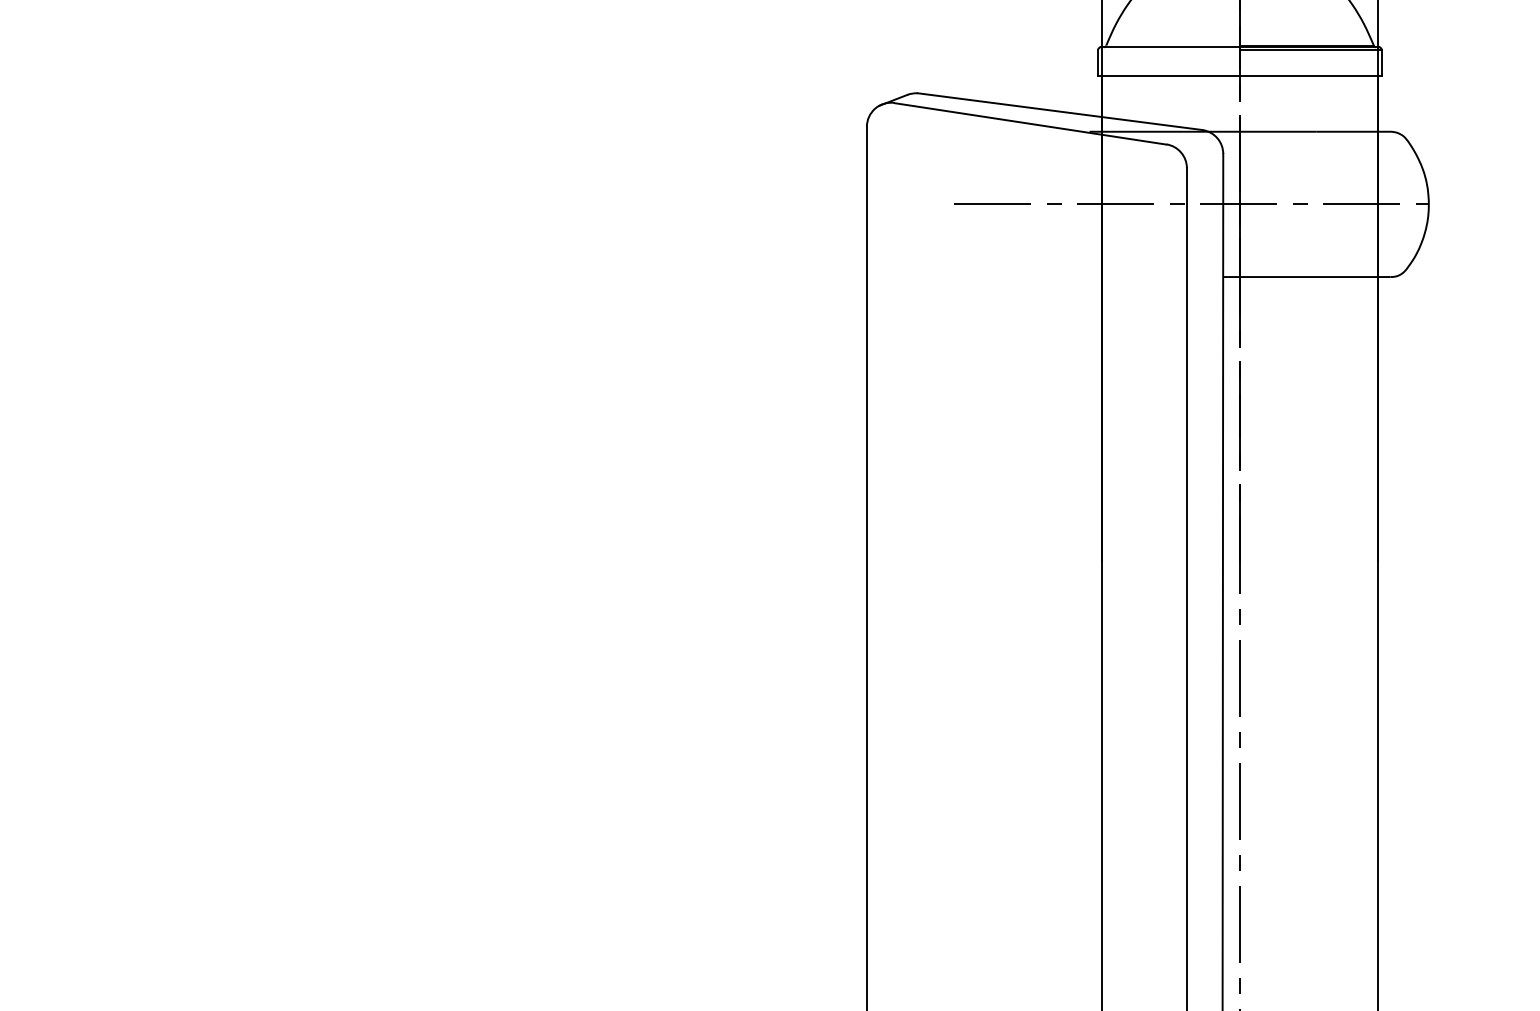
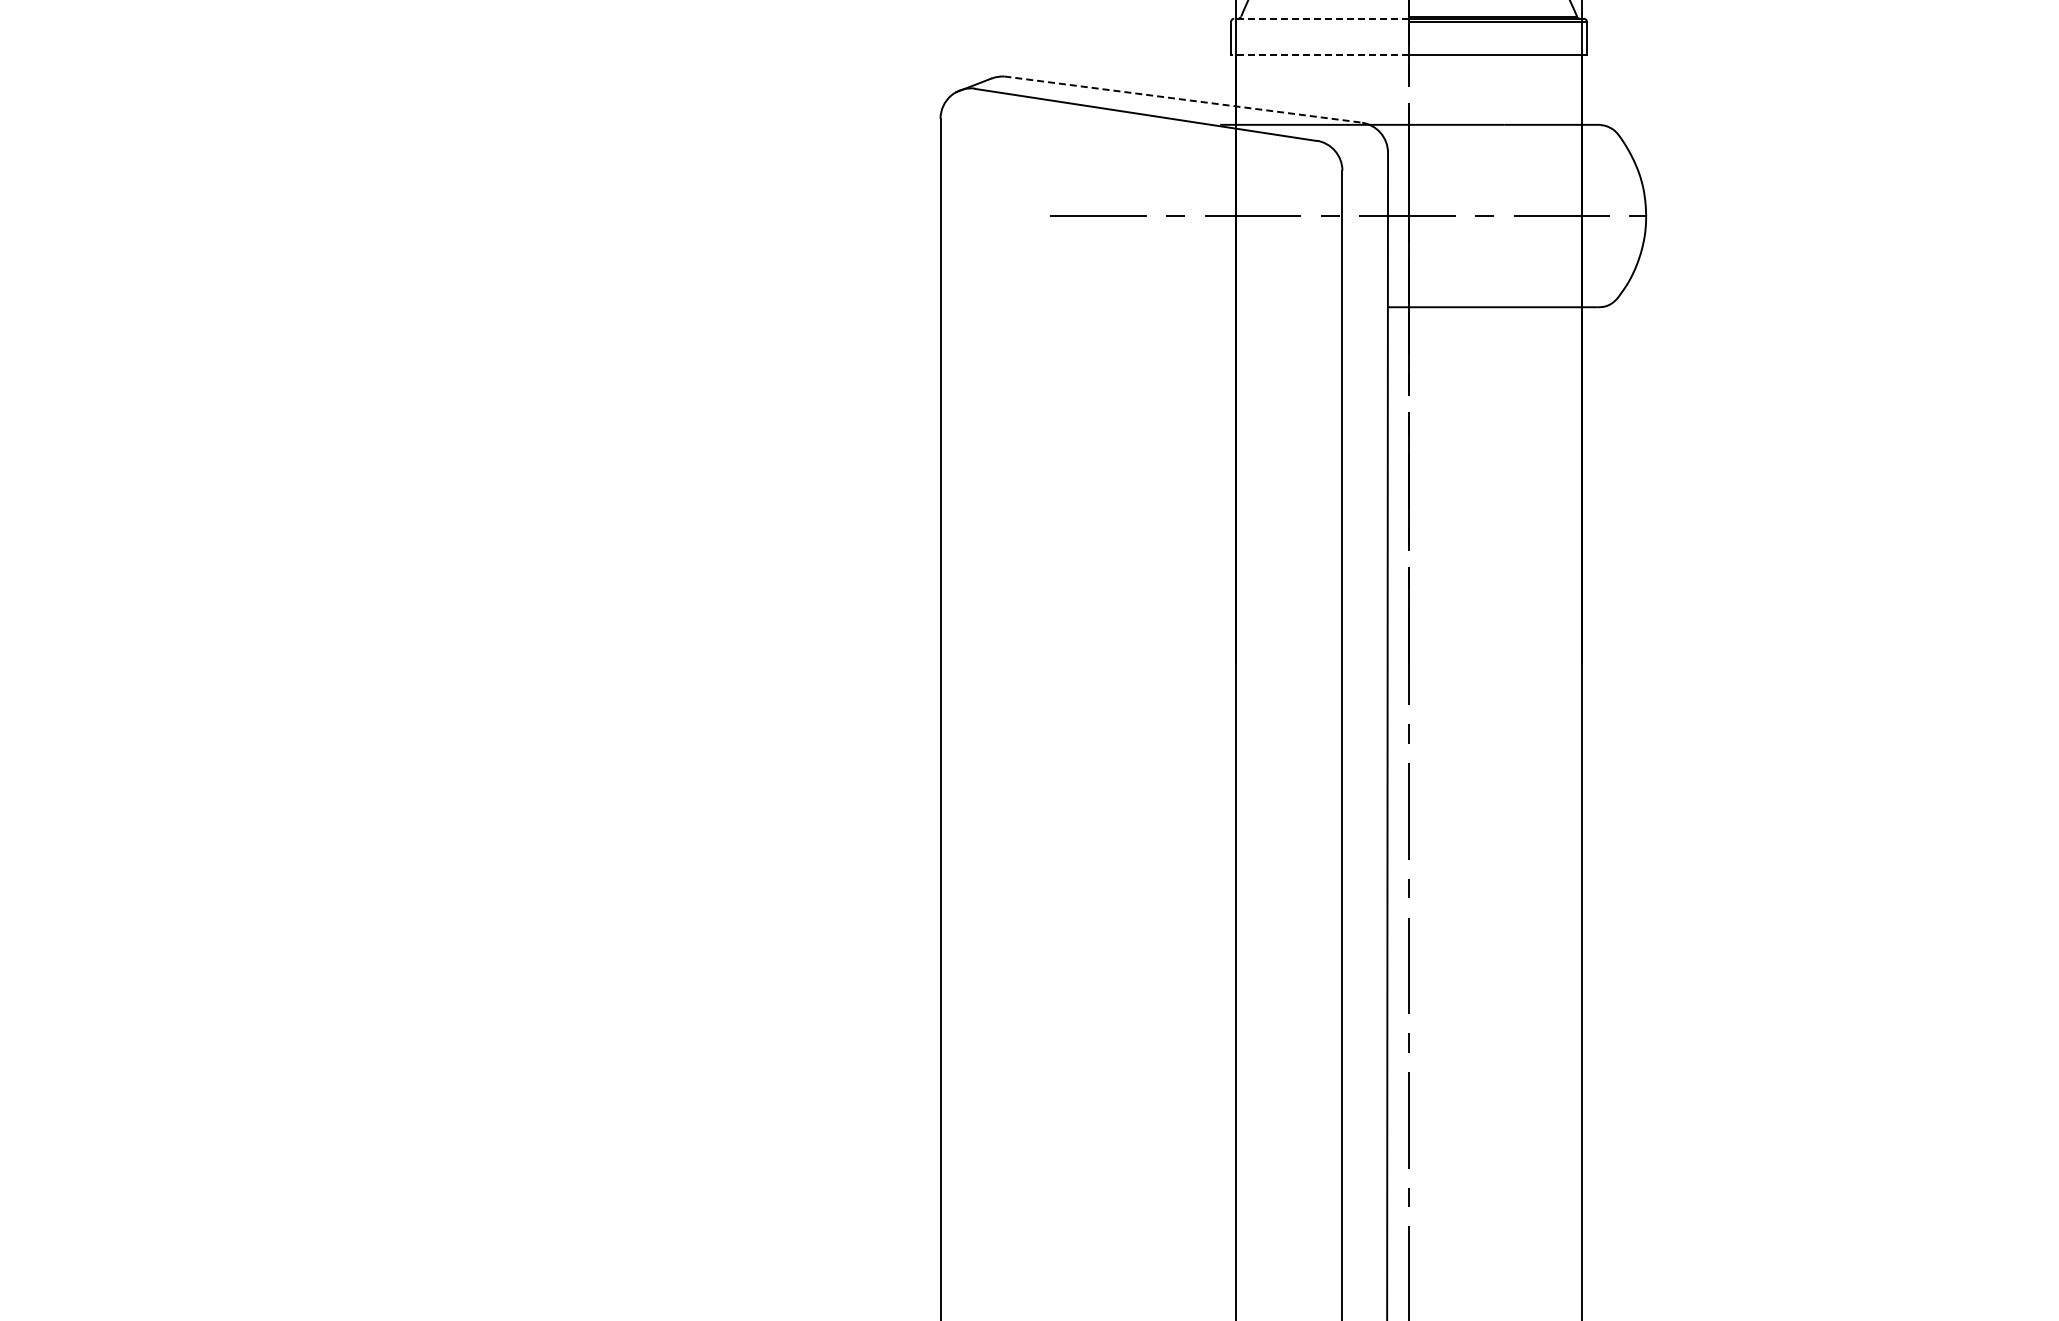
line: (1170, 47) -> (1321, 18), solid -> dashed
line: (1169, 76) -> (1320, 55), solid -> dashed
line: (1060, 111) -> (1183, 99), solid -> dashed

